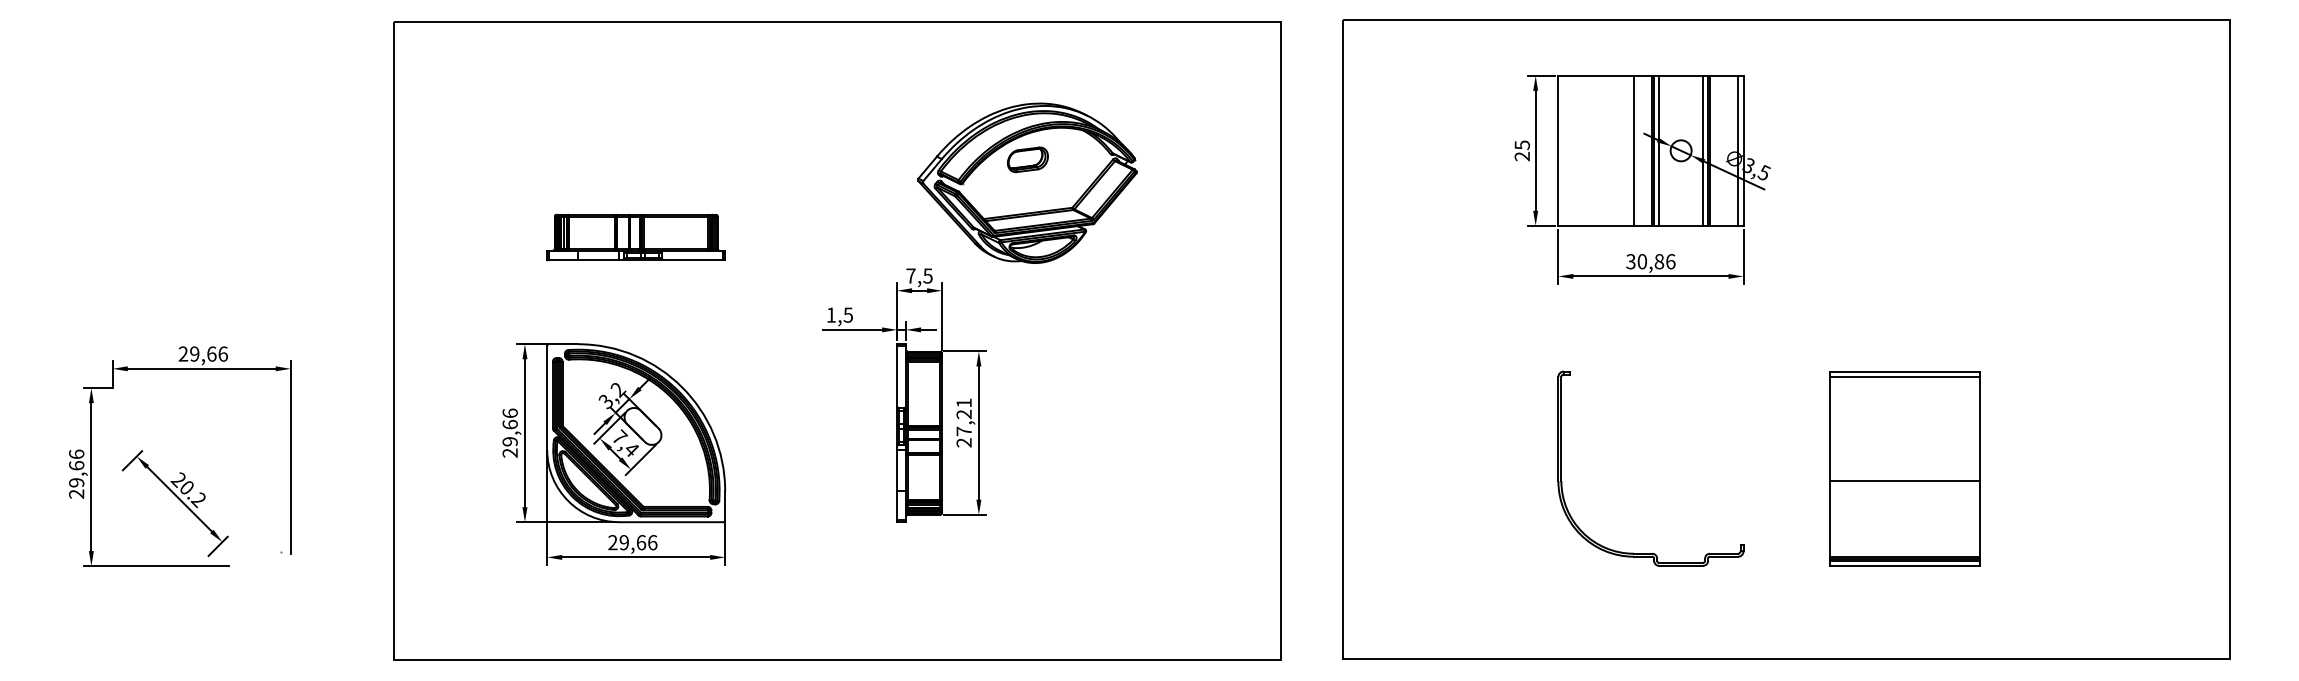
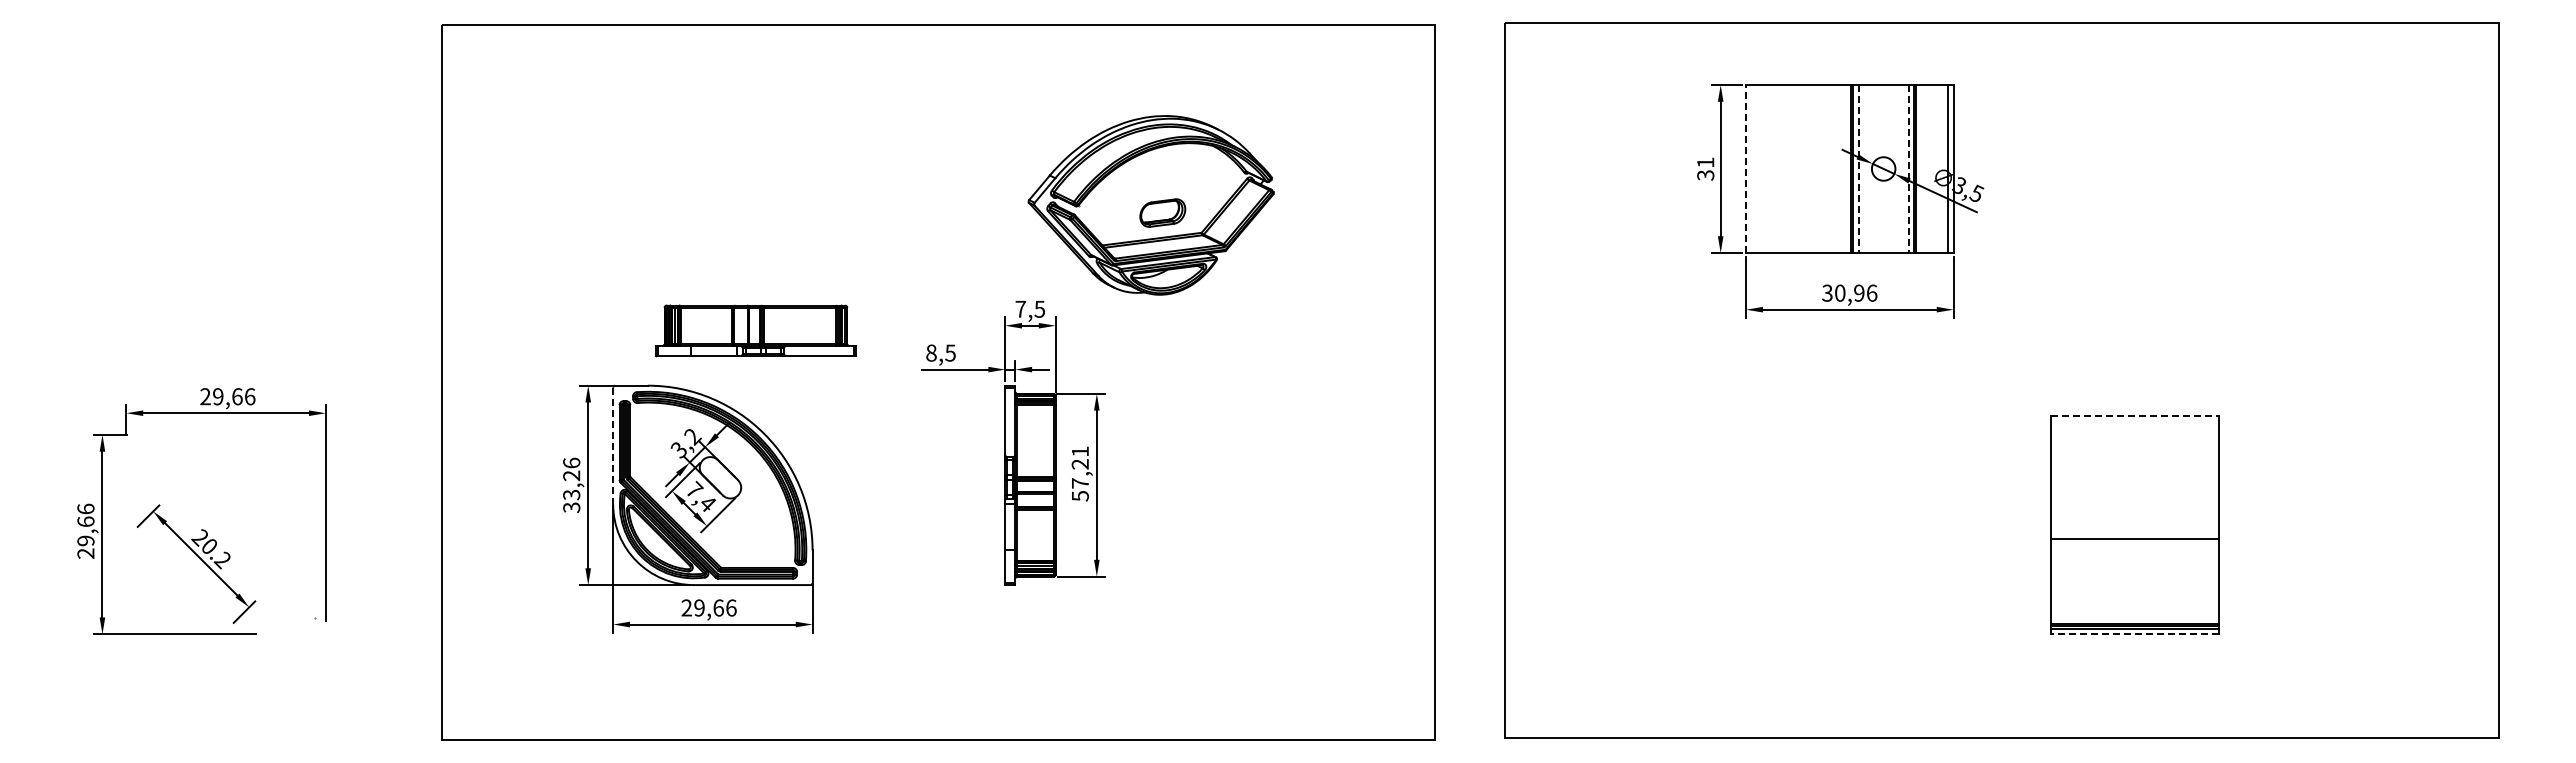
text: (1522, 150) -> (1705, 168), 25 -> 31
line: (1558, 150) -> (1746, 168), solid -> dashed
line: (1633, 150) -> (1830, 168), removed
line: (1658, 151) -> (1858, 169), solid -> dashed
line: (1703, 151) -> (1908, 169), solid -> dashed
part: (1027, 159) -> (1162, 212), moved
part: (635, 236) -> (755, 330), moved
text: (1659, 261) -> (1859, 292), 30,86 -> 30,96
text: (831, 314) -> (931, 352), 1,5 -> 8,5
line: (1905, 371) -> (2135, 416), solid -> dashed
line: (1905, 377) -> (2134, 422), removed
line: (547, 398) -> (613, 446), solid -> dashed
text: (510, 438) -> (571, 491), 29,66 -> 33,26
text: (963, 443) -> (1079, 496), 27,21 -> 57,21
part: (1650, 552) -> (1849, 619), removed
line: (1905, 565) -> (2134, 633), solid -> dashed

